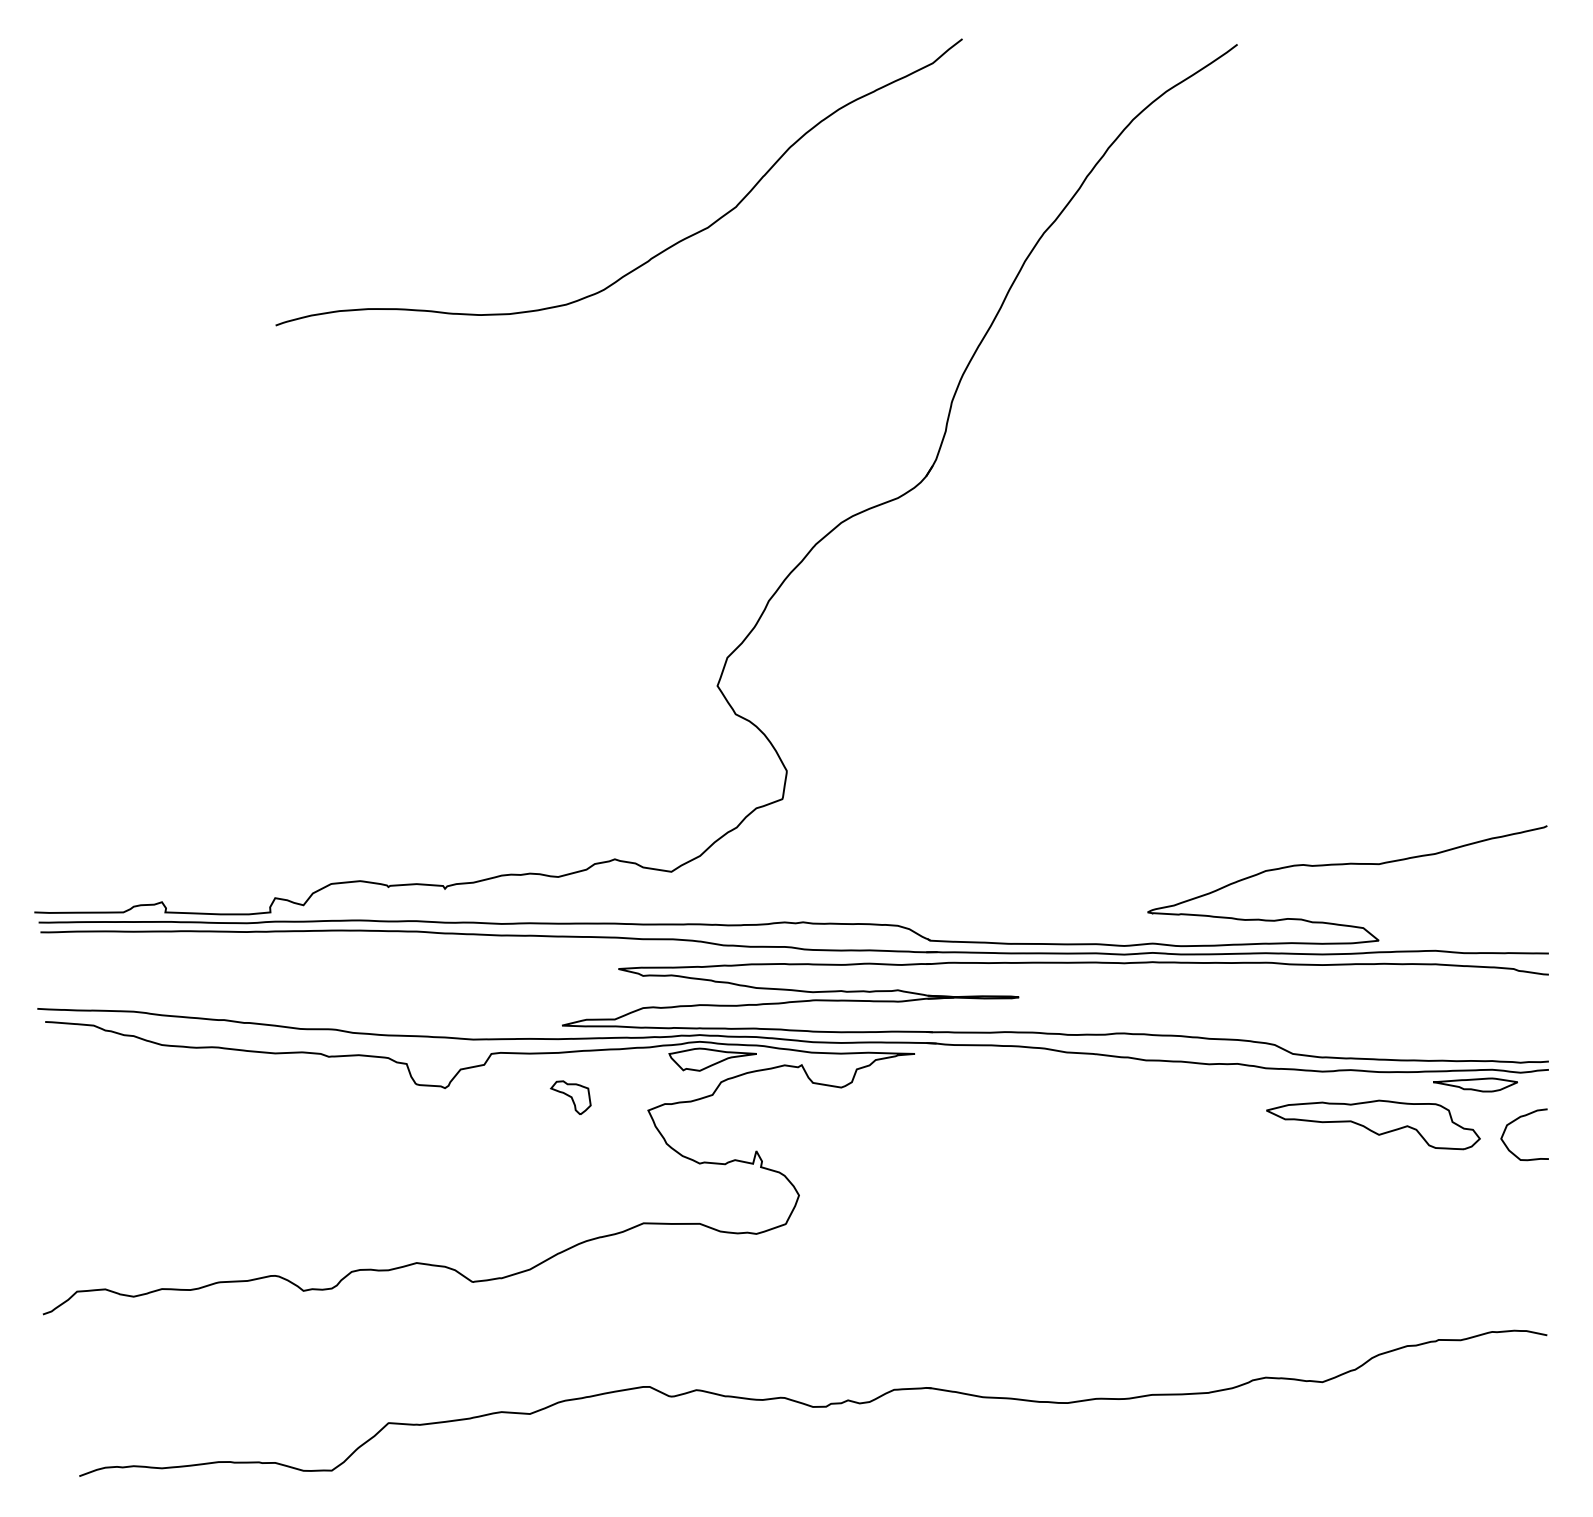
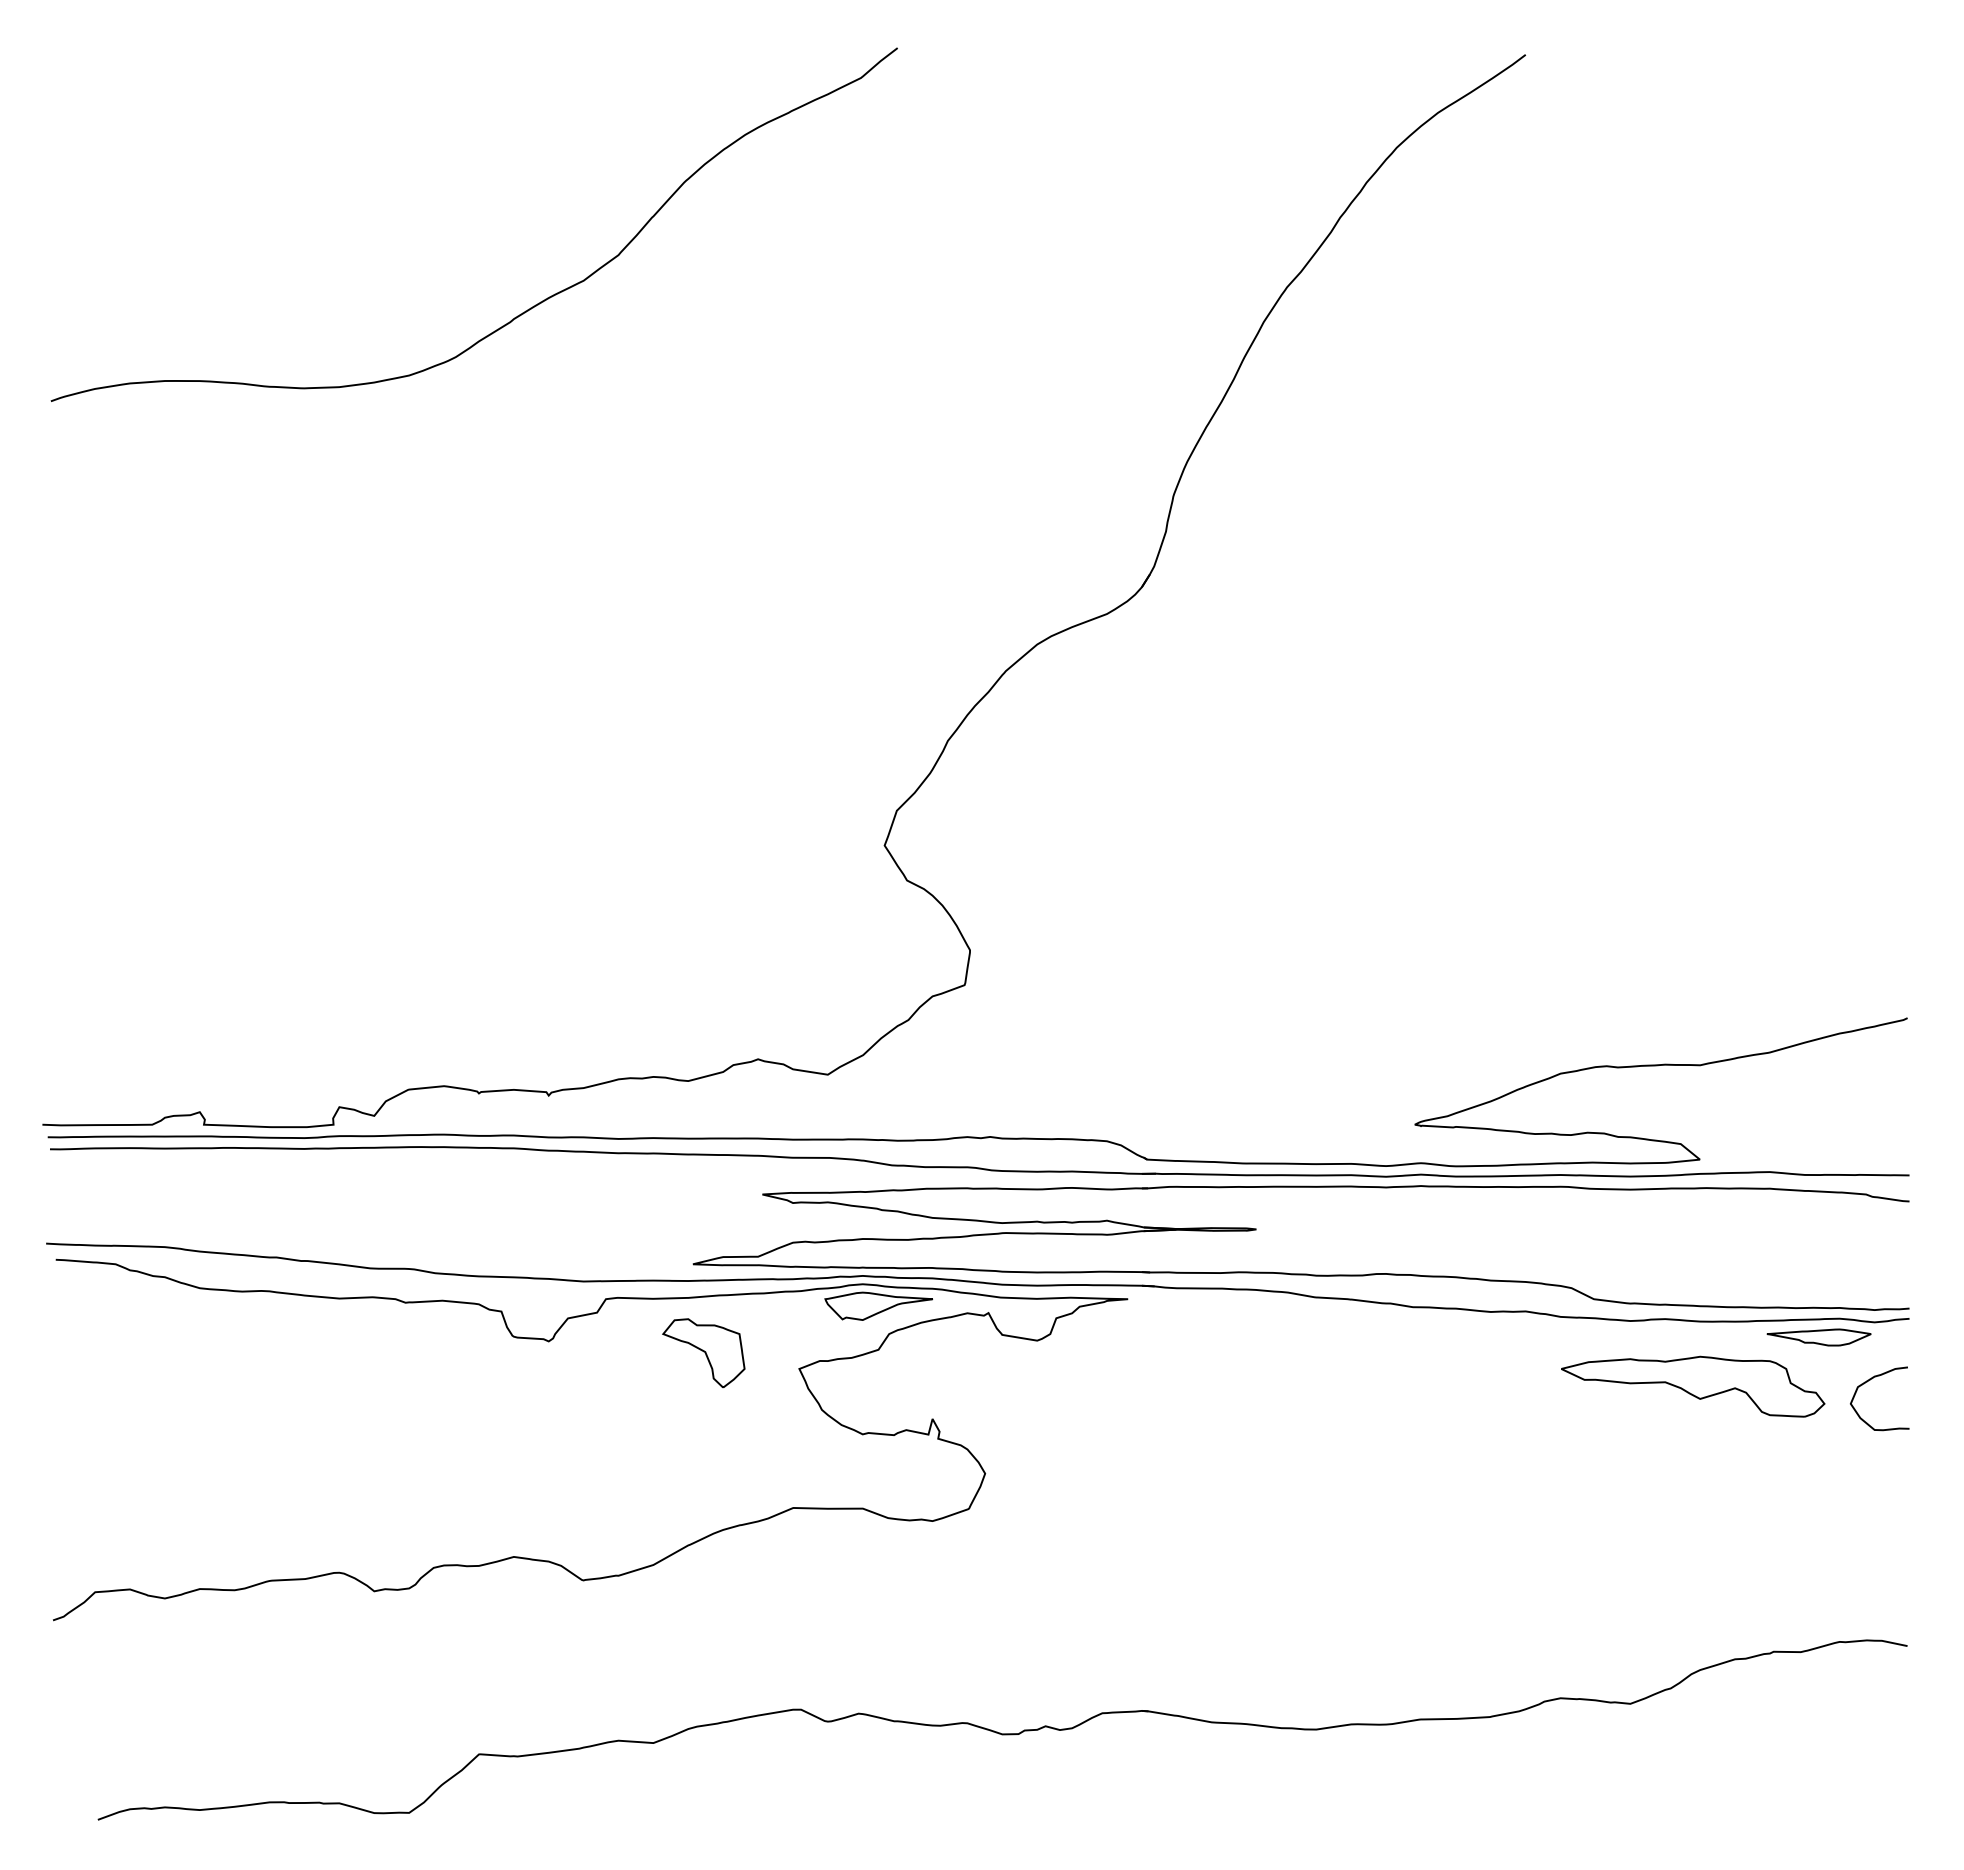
curve: (660, 251) -> (525, 310), moved
part: (570, 1097) -> (703, 1353), size x1.67

